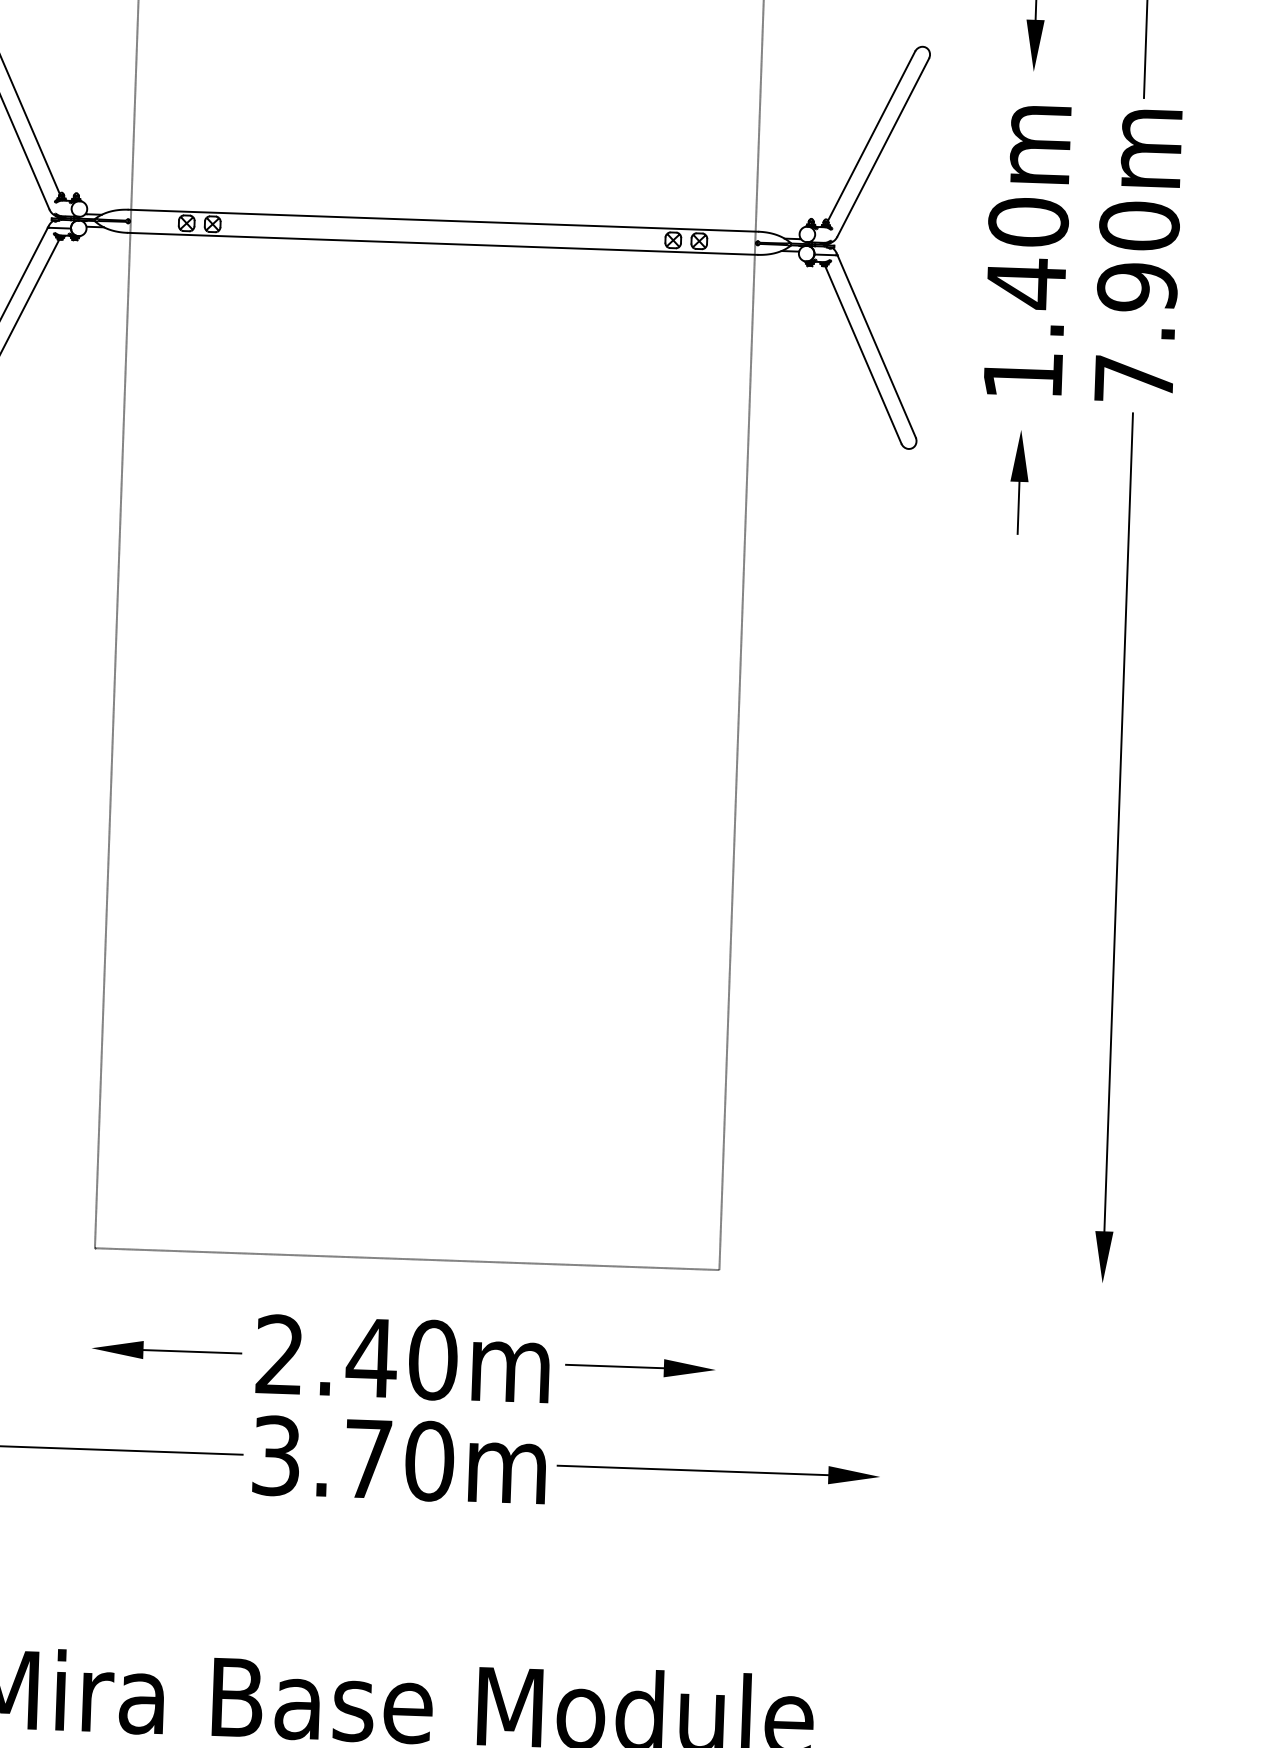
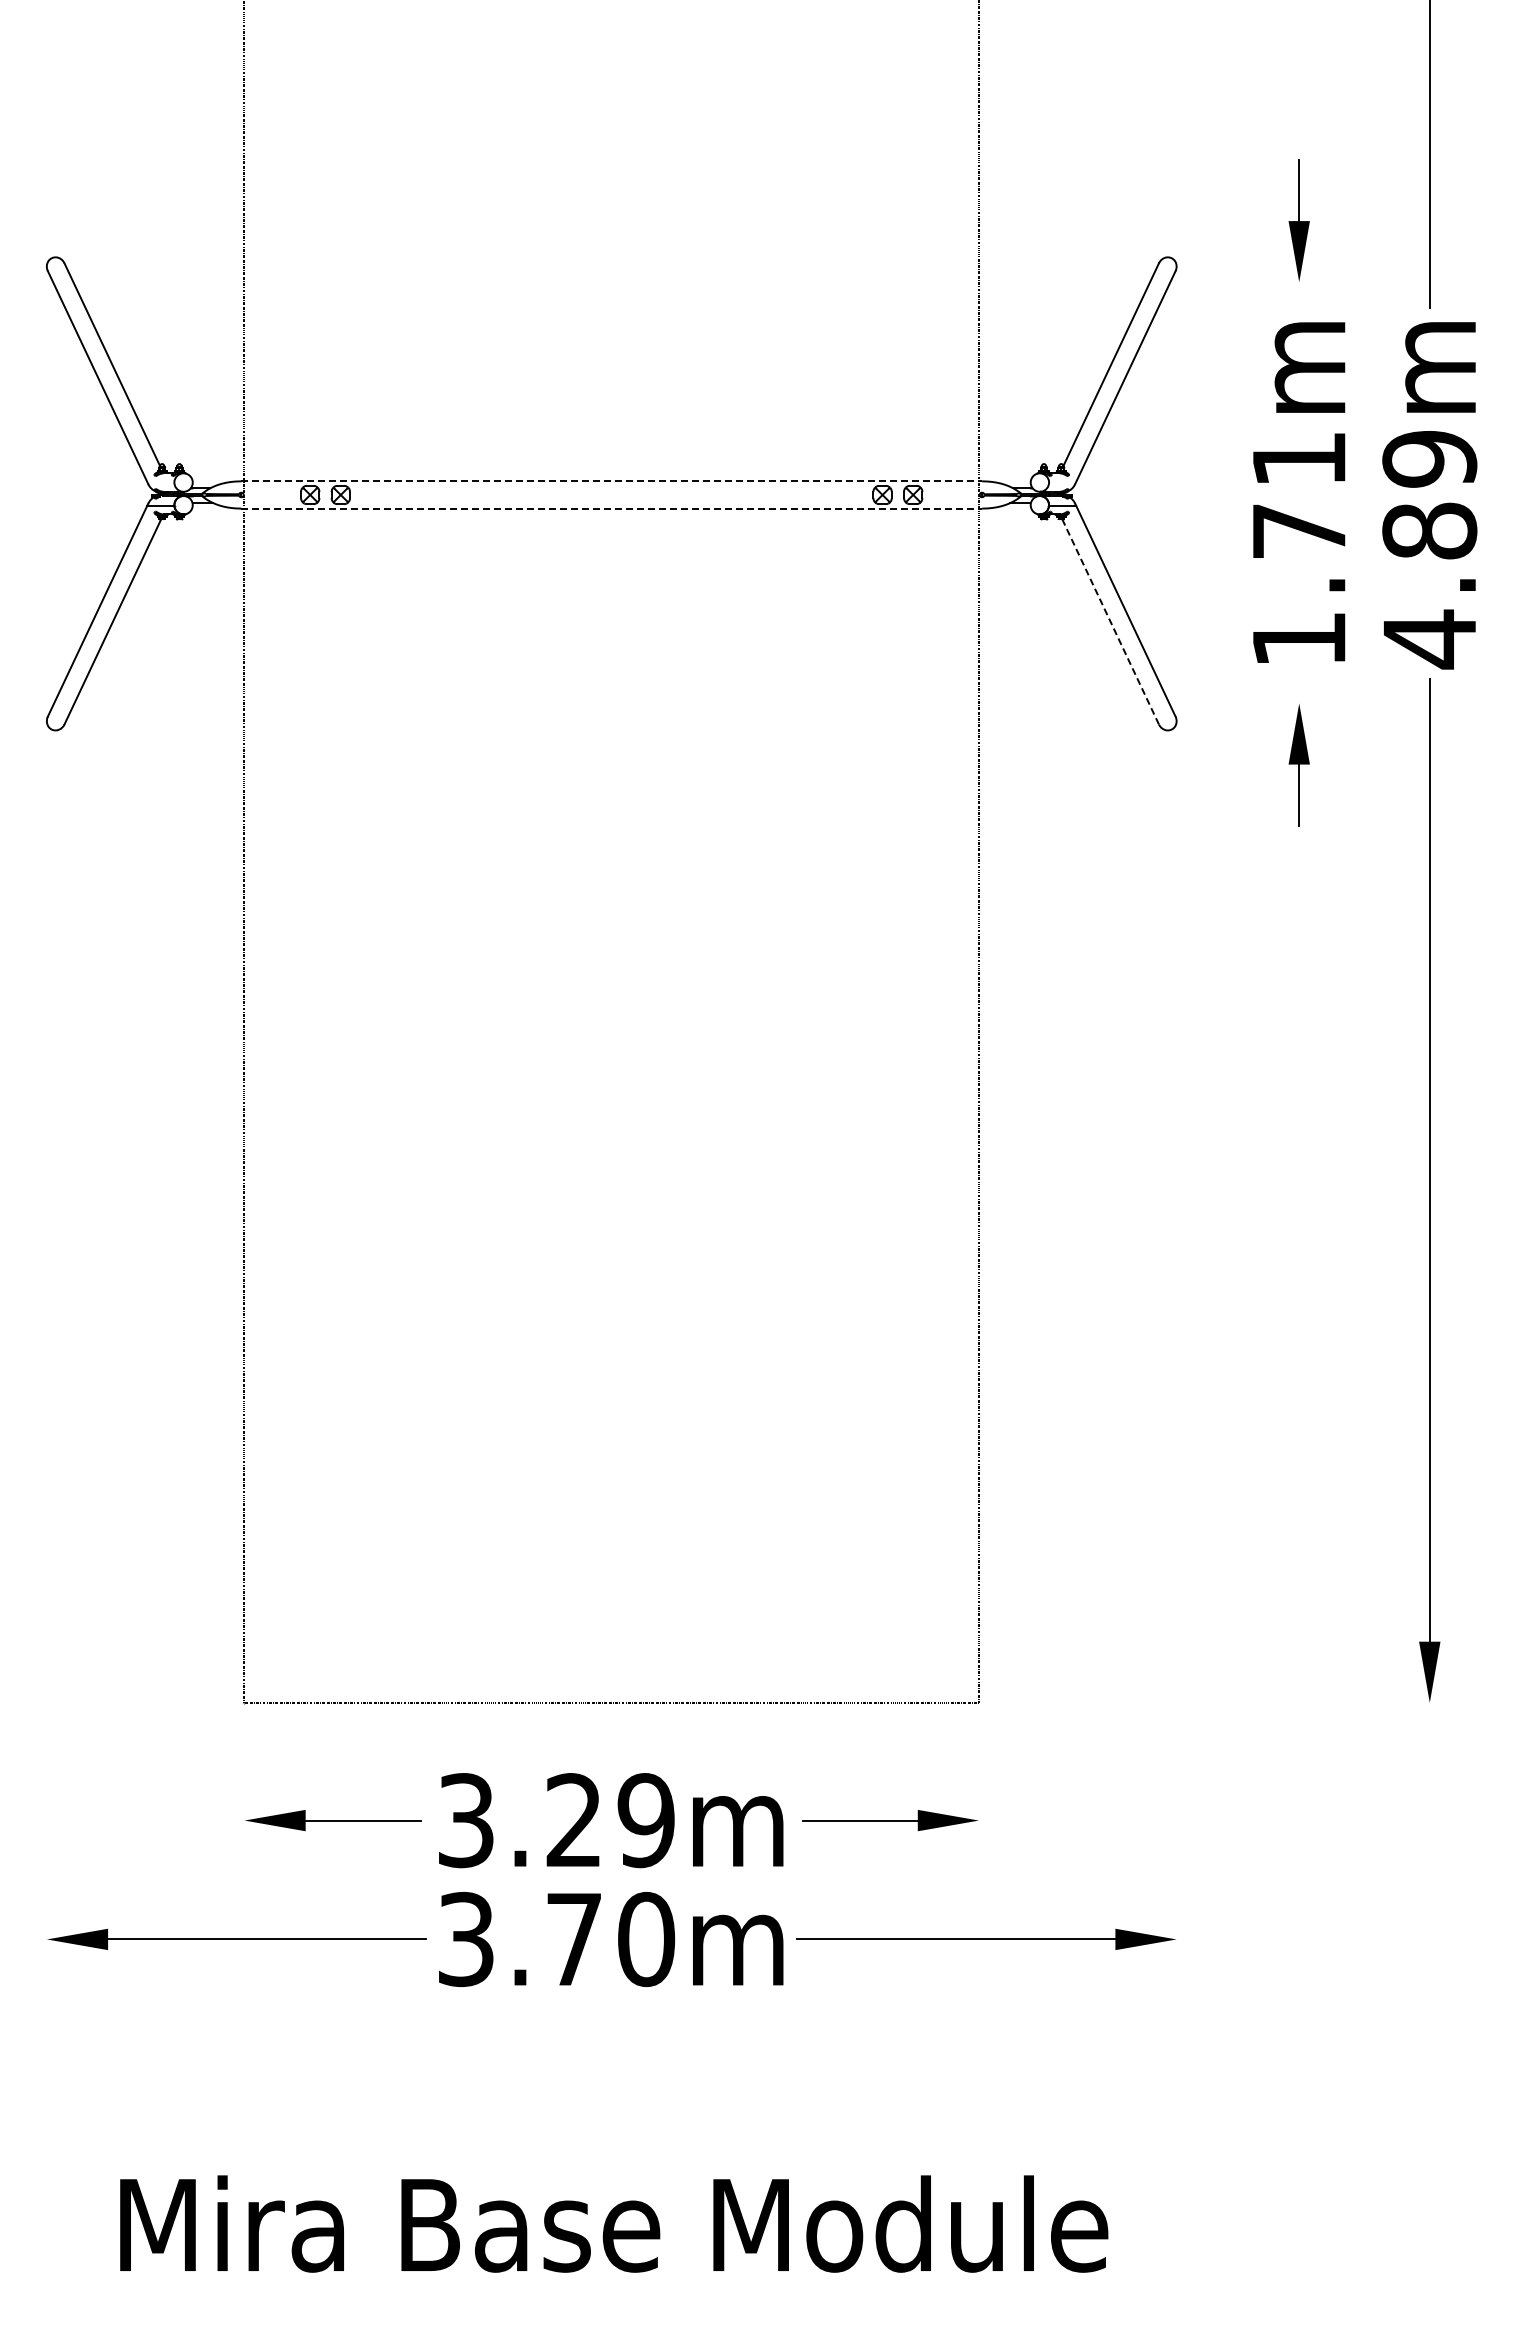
line: (444, 220) -> (612, 481), solid -> dashed
line: (443, 243) -> (612, 508), solid -> dashed
text: (1026, 253) -> (1298, 495), 1.40m -> 1.71m
text: (1136, 302) -> (1429, 549), 7.90m -> 4.89m
line: (863, 354) -> (1110, 621), solid -> dashed
text: (356, 1357) -> (556, 1820), 2.40m -> 3.29m

